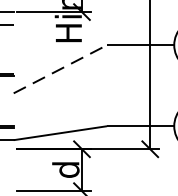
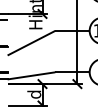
line: (60, 69) -> (31, 43), dashed -> solid

